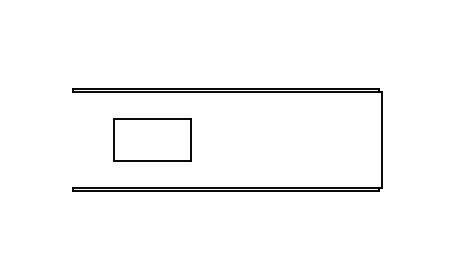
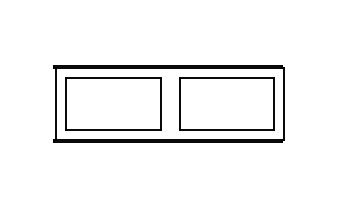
line: (76, 139) -> (56, 103), added
part: (152, 139) -> (113, 103), size x1.67
part: (305, 139) -> (226, 103), added

